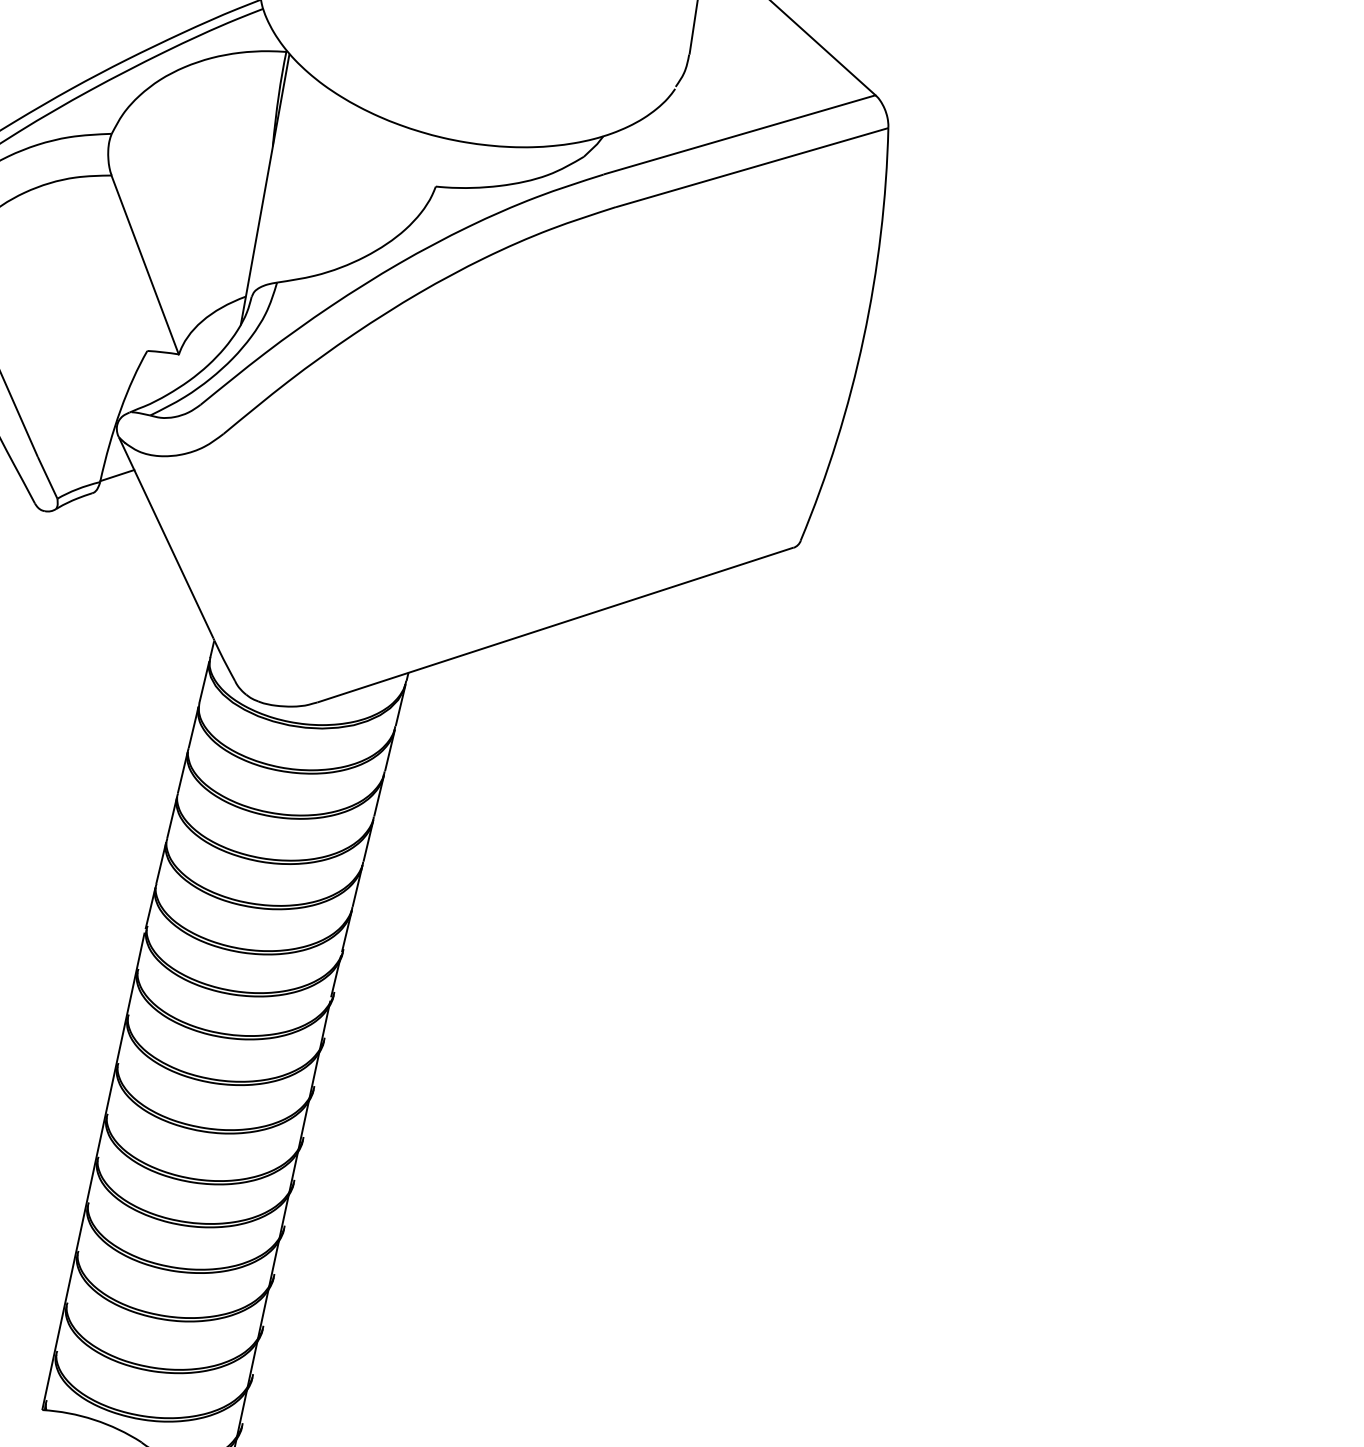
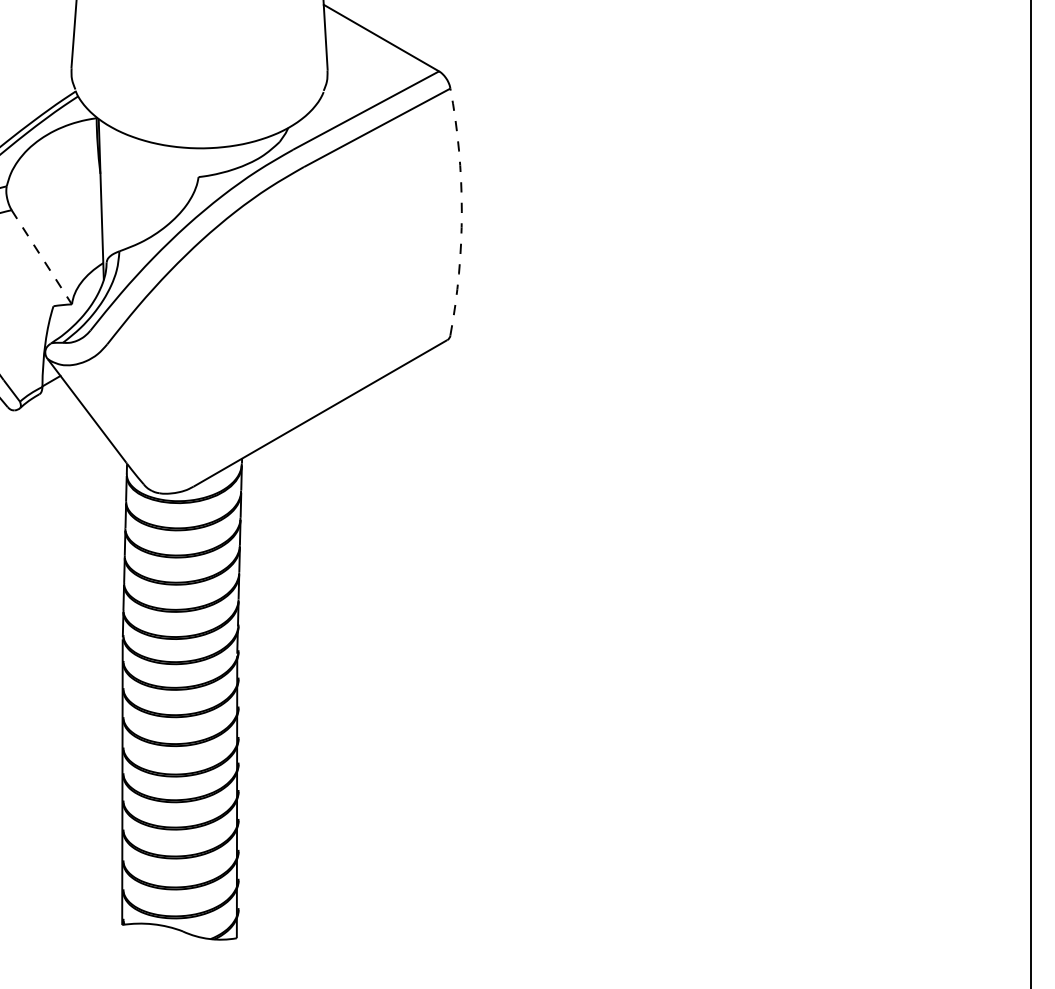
line: (144, 265) -> (41, 257), solid -> dashed
arc: (863, 337) -> (461, 211), solid -> dashed

